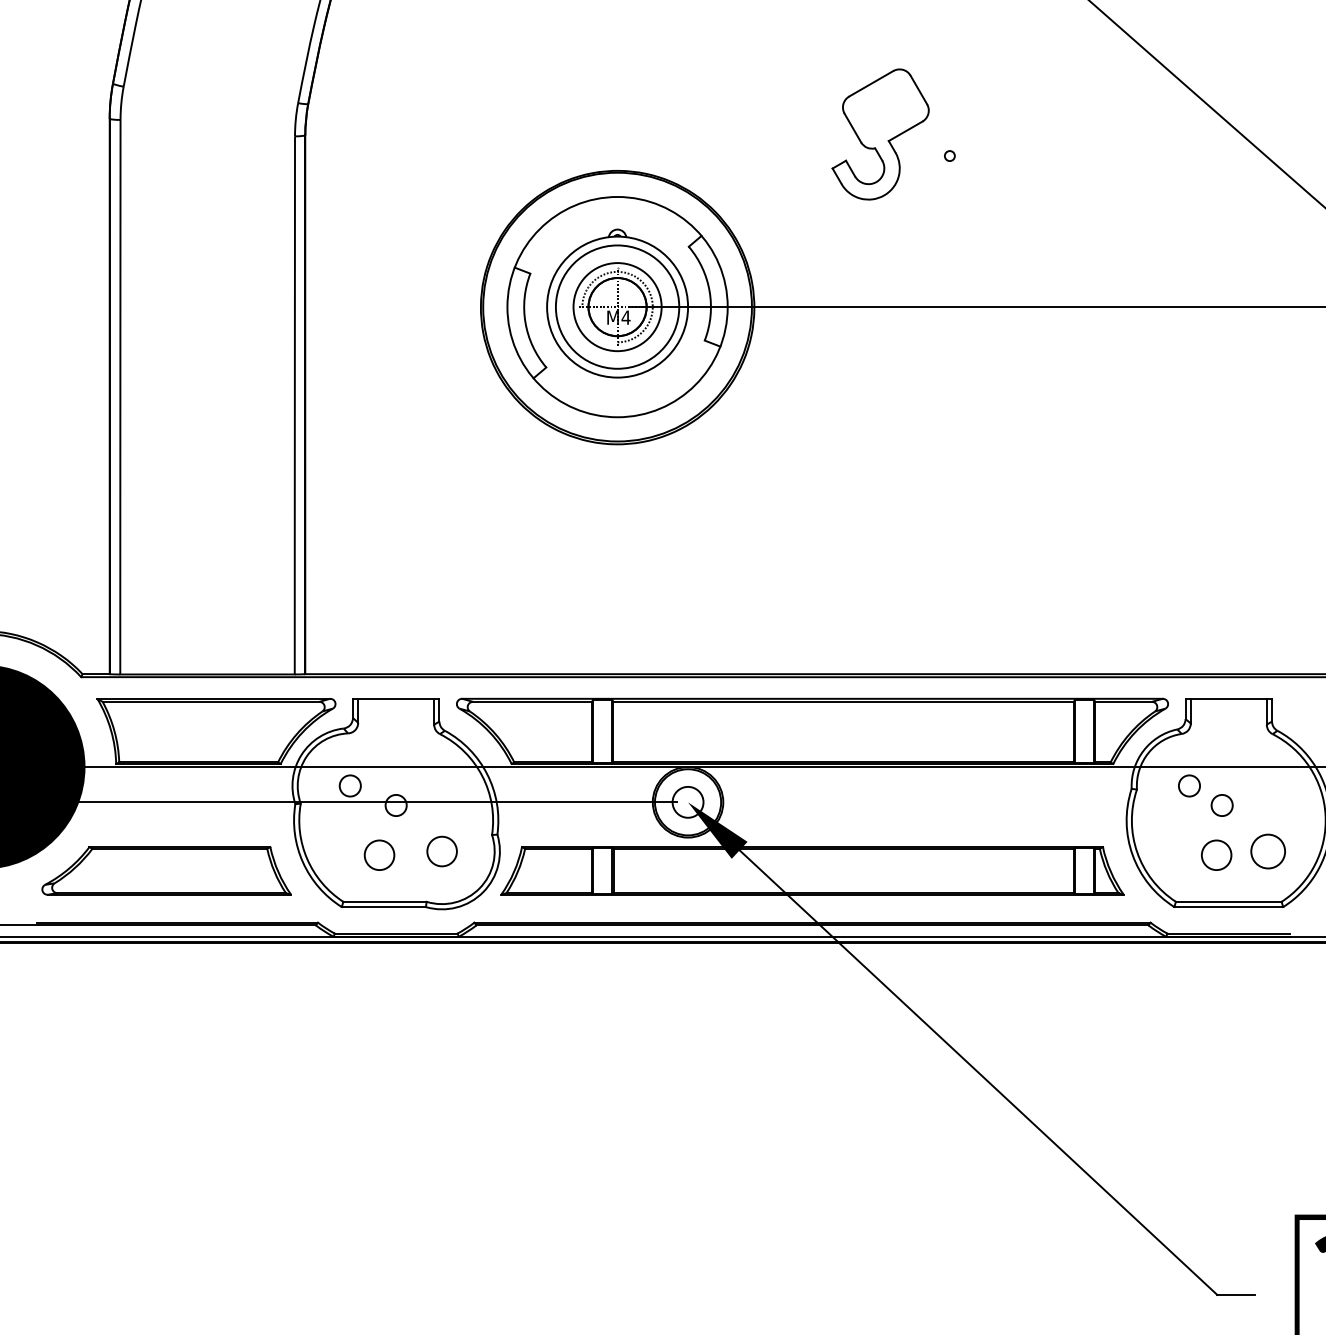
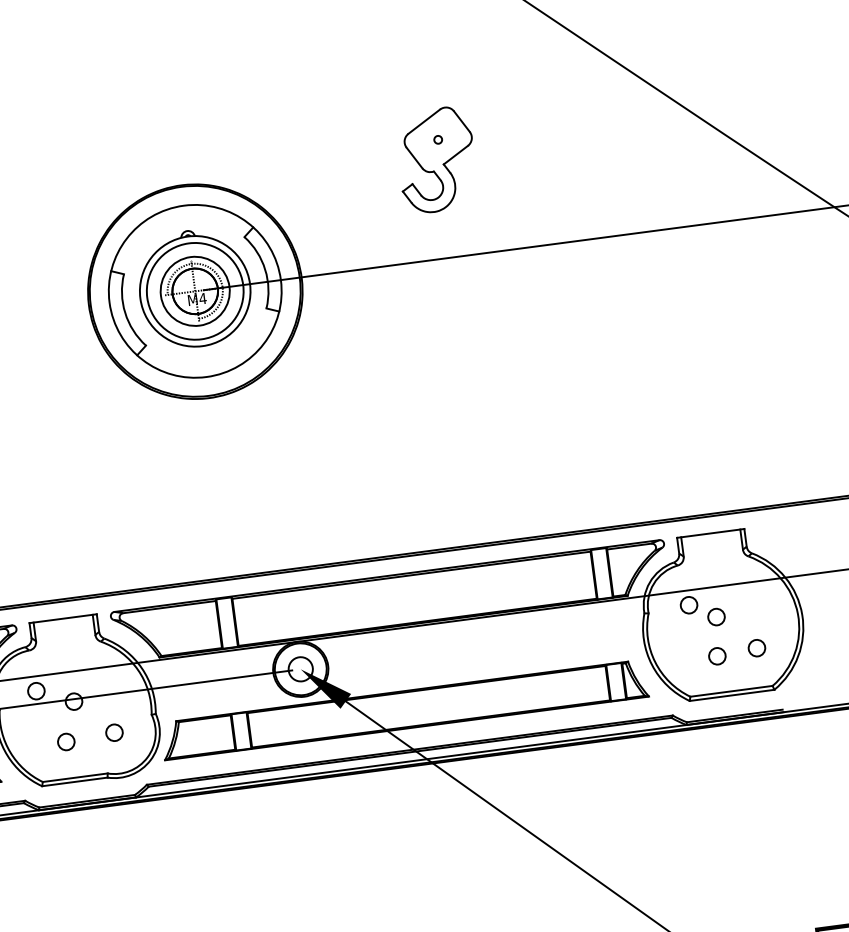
part: (880, 134) -> (436, 160), moved
circle: (441, 851) -> (114, 732), size x0.71
circle: (1267, 851) -> (756, 648), size x0.62
circle: (379, 854) -> (66, 741), size x0.71
circle: (1216, 854) -> (717, 655), size x0.71

